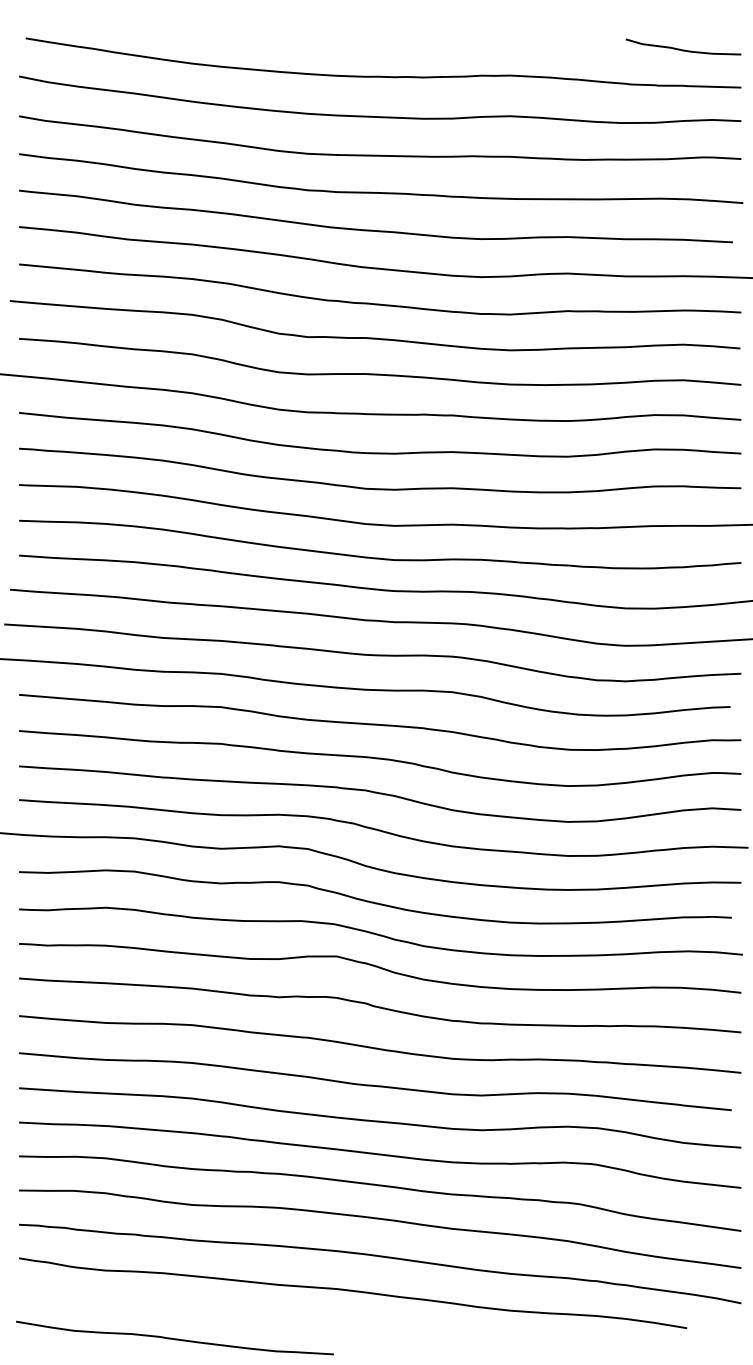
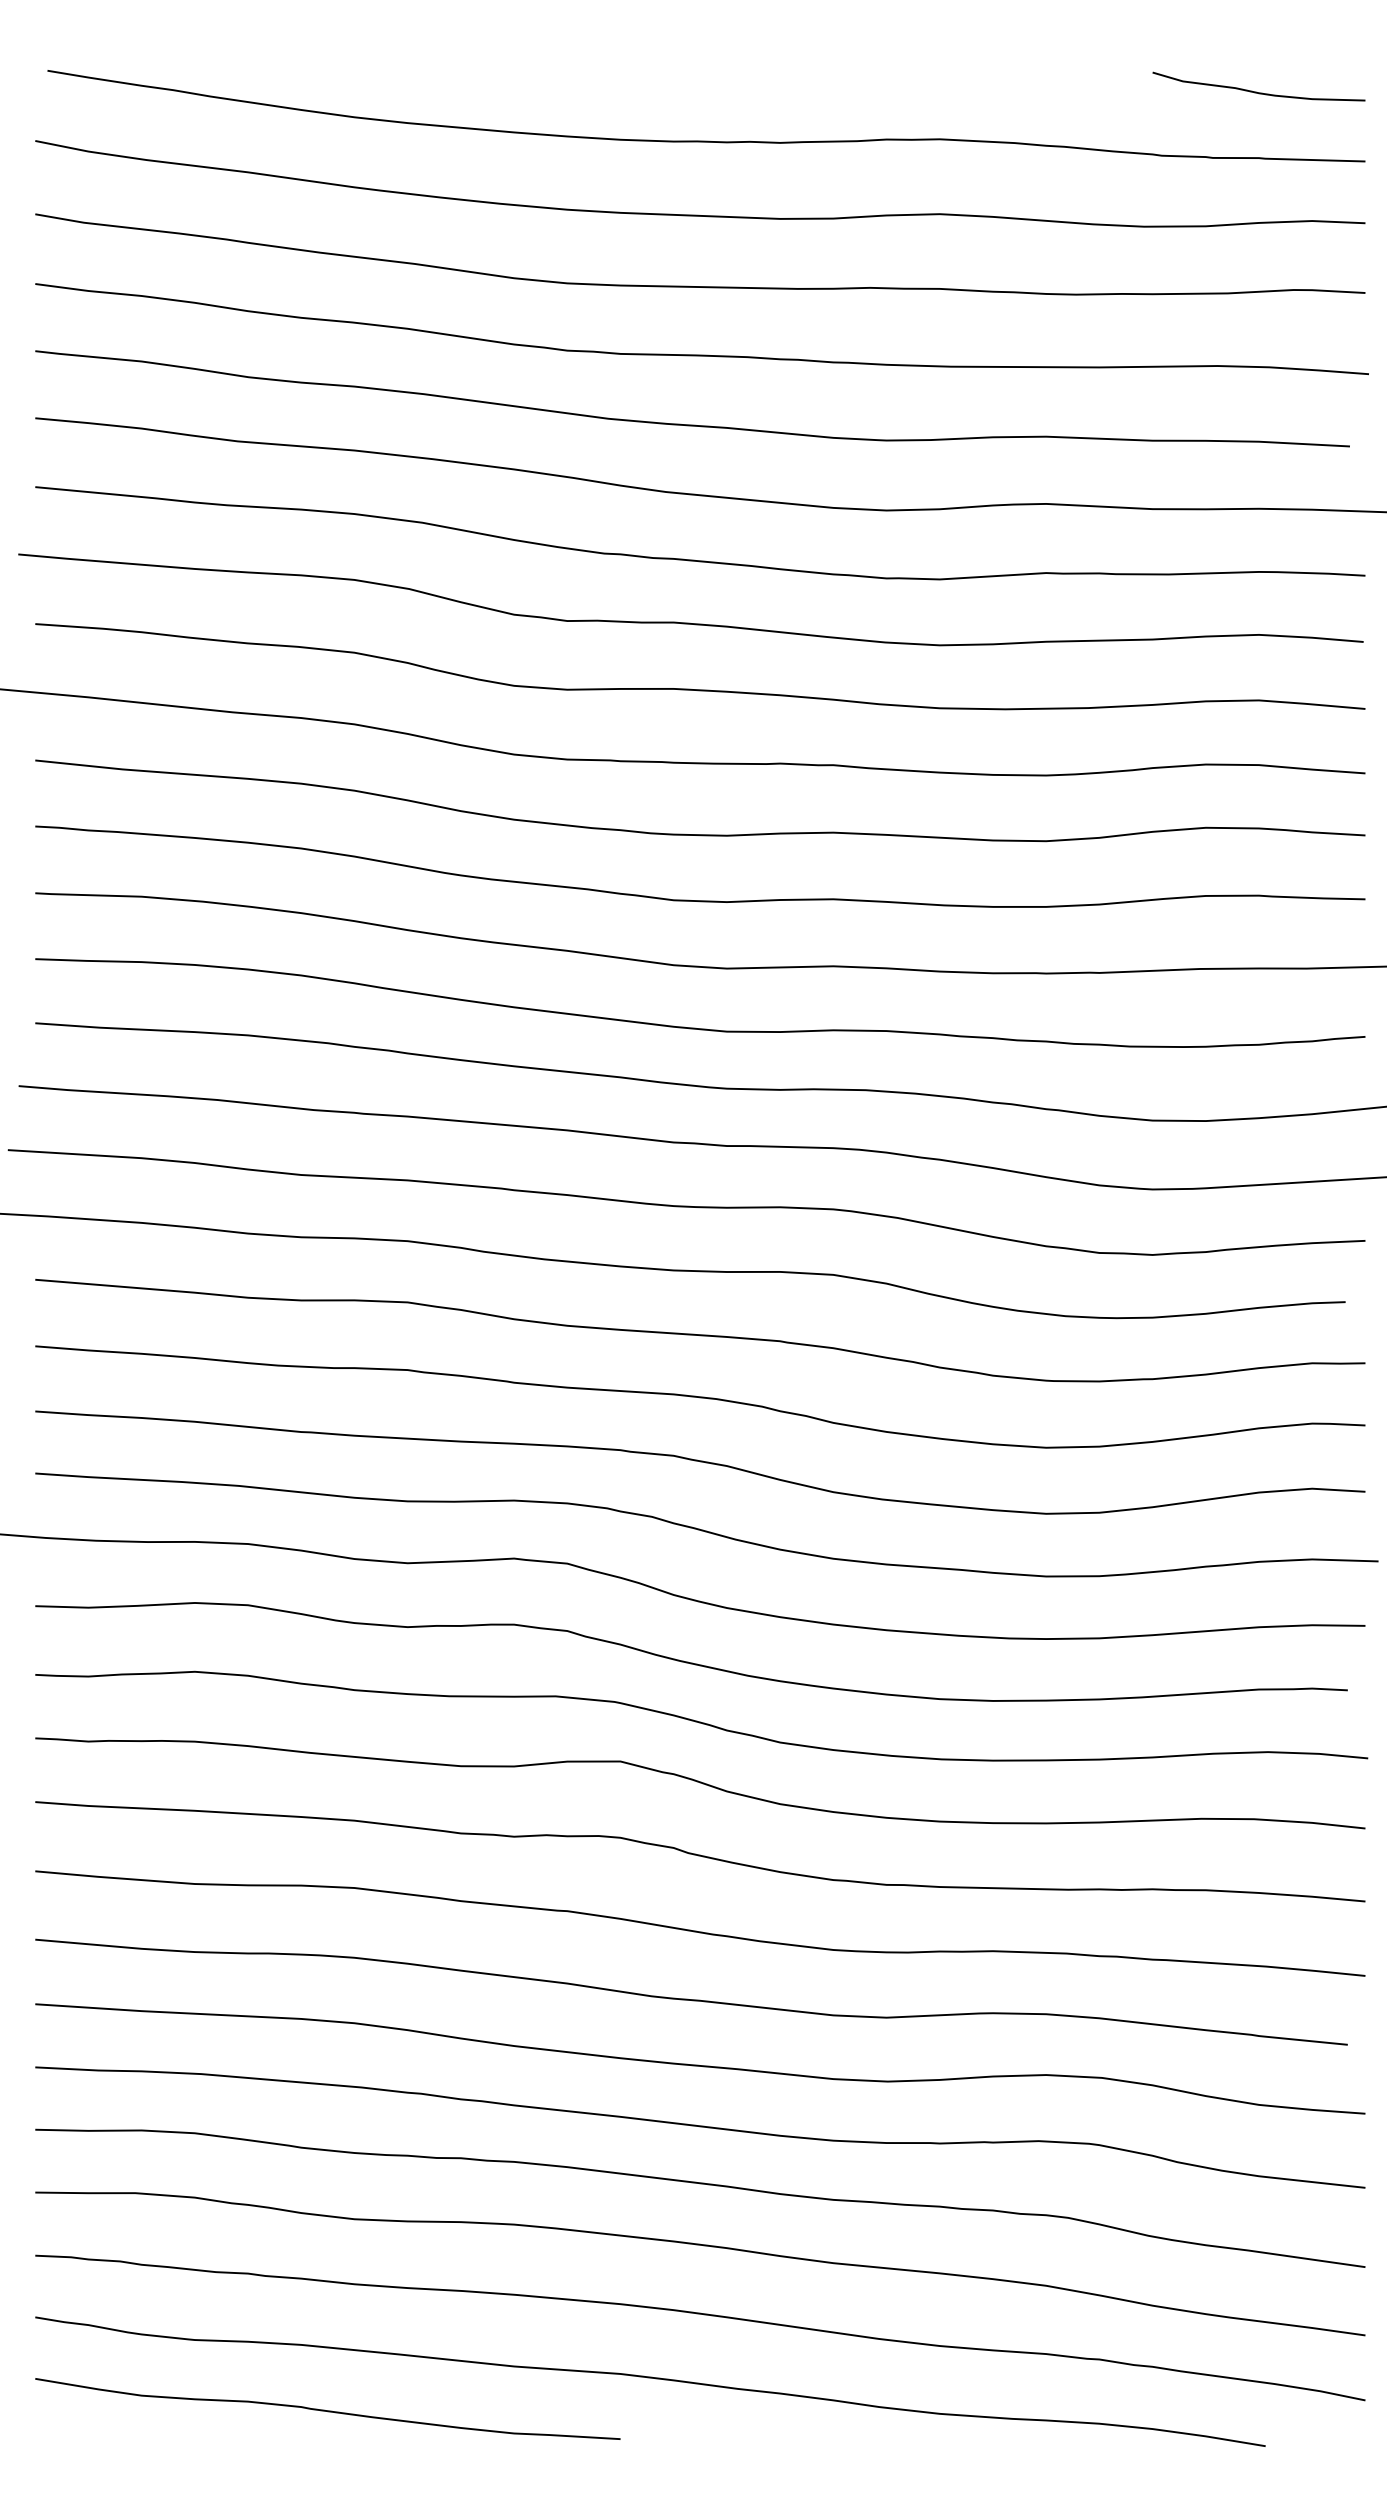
curve: (174, 1338) -> (327, 2409), moved

